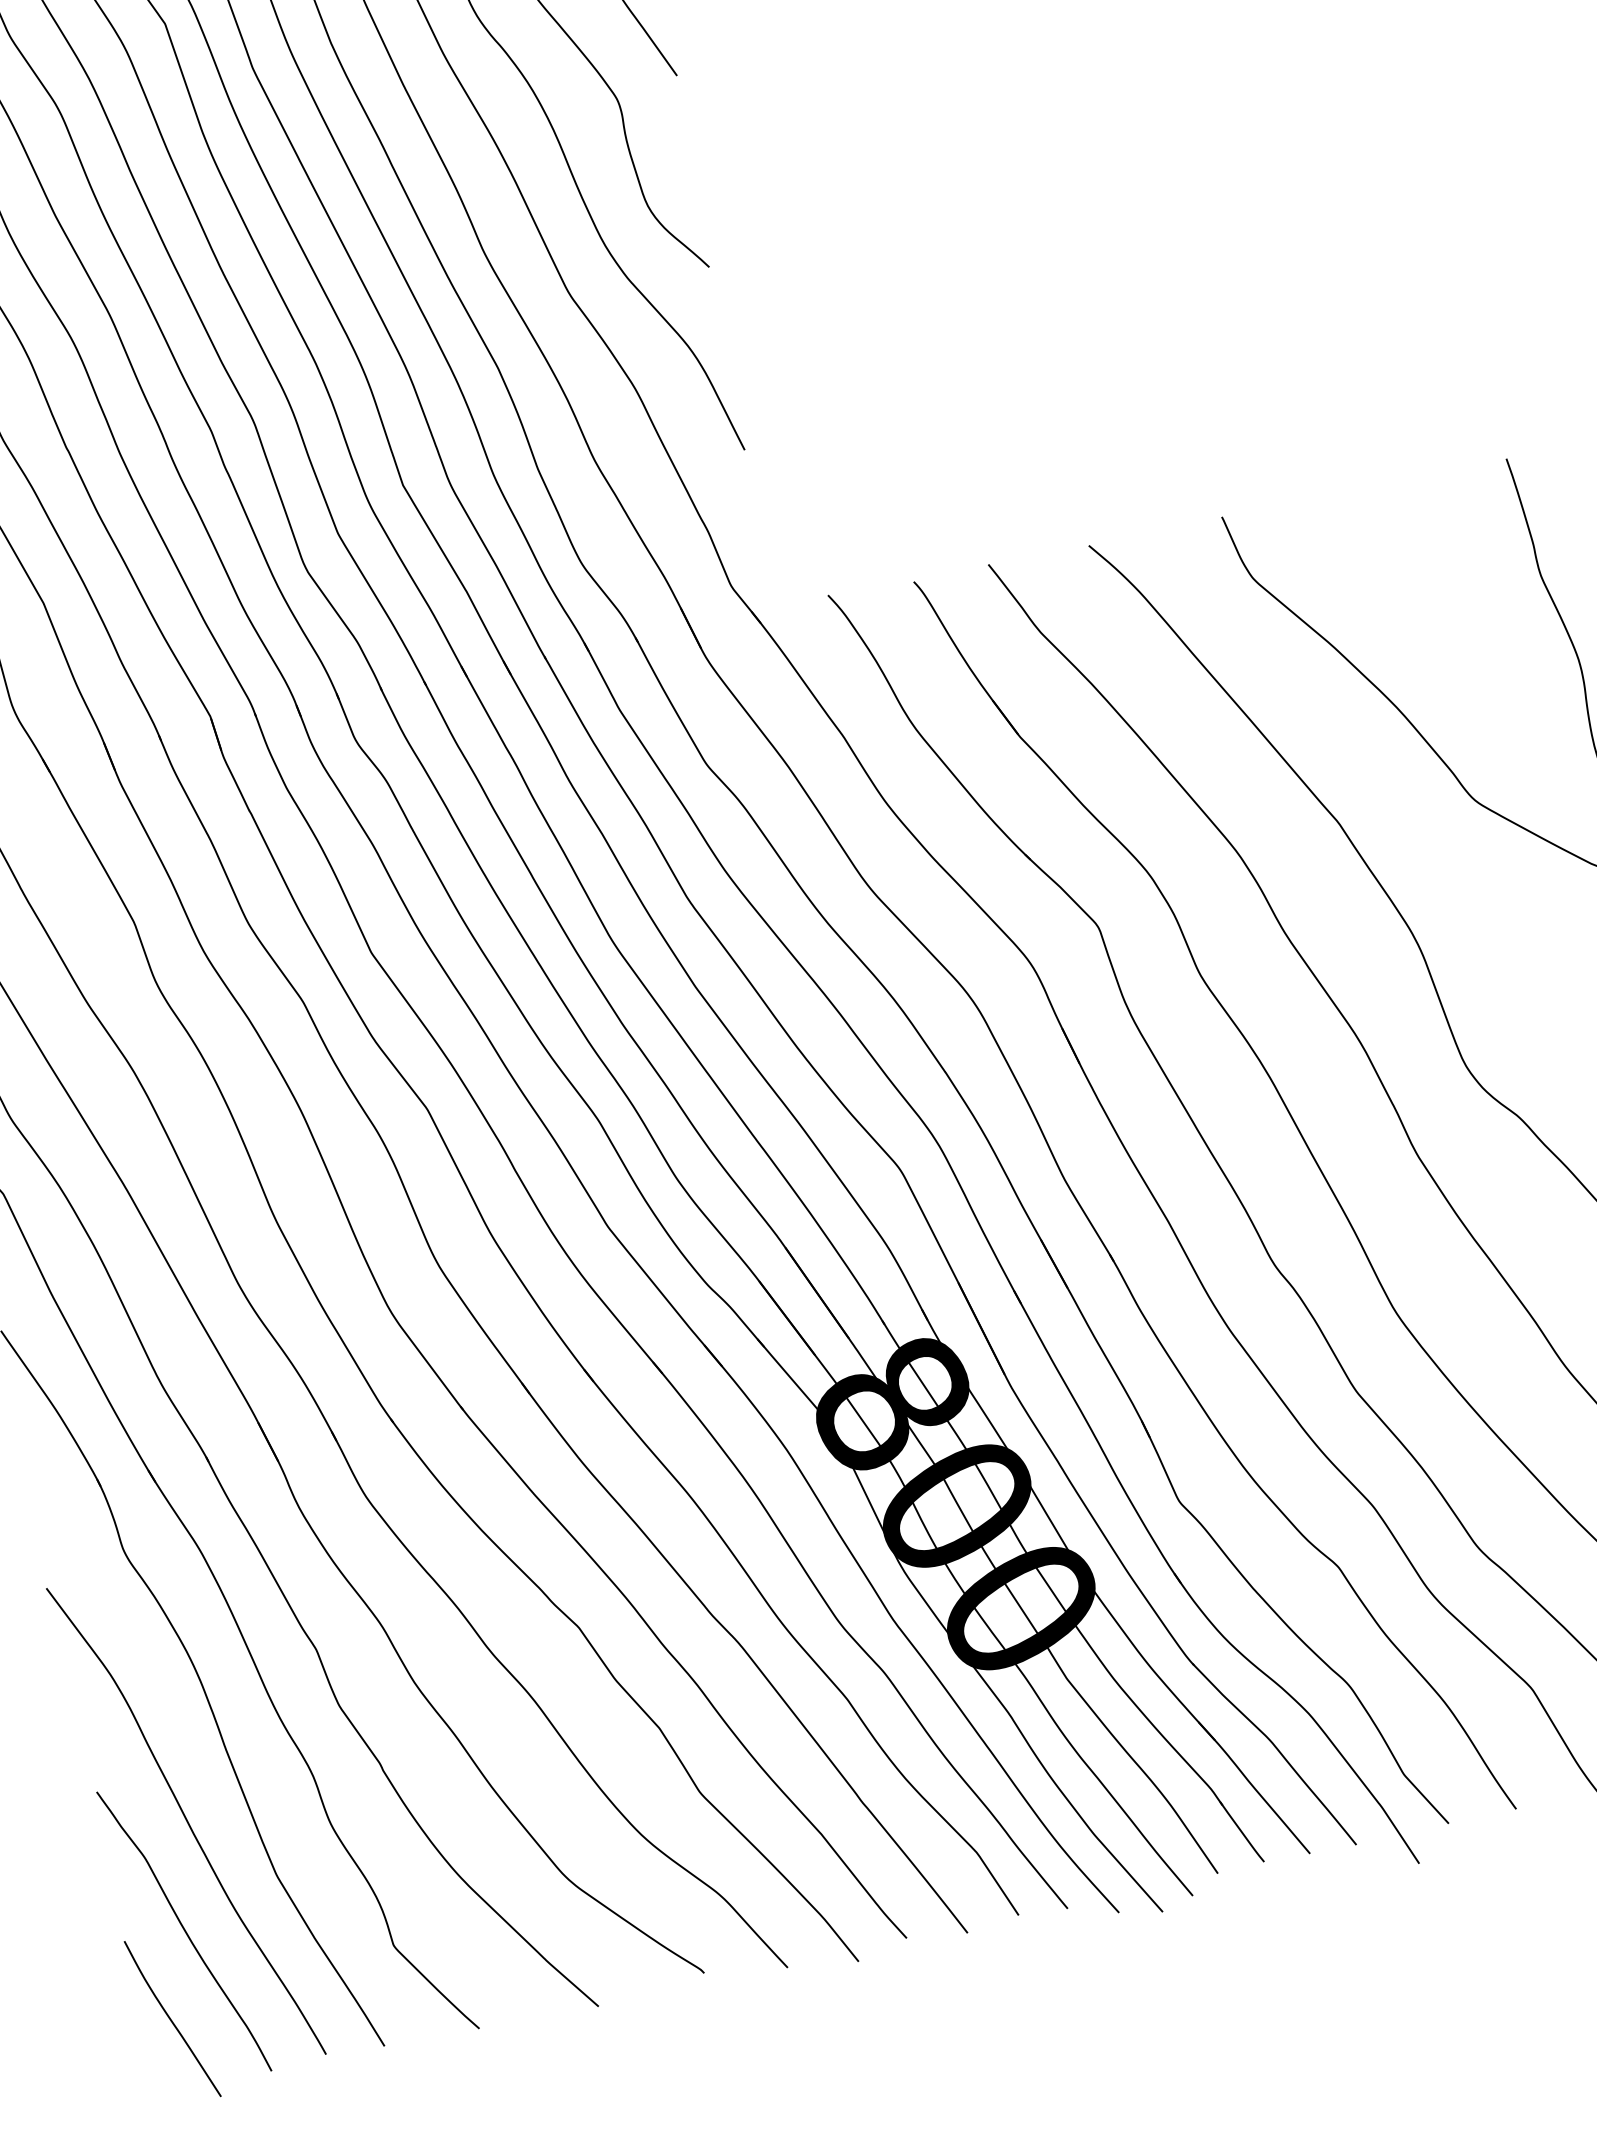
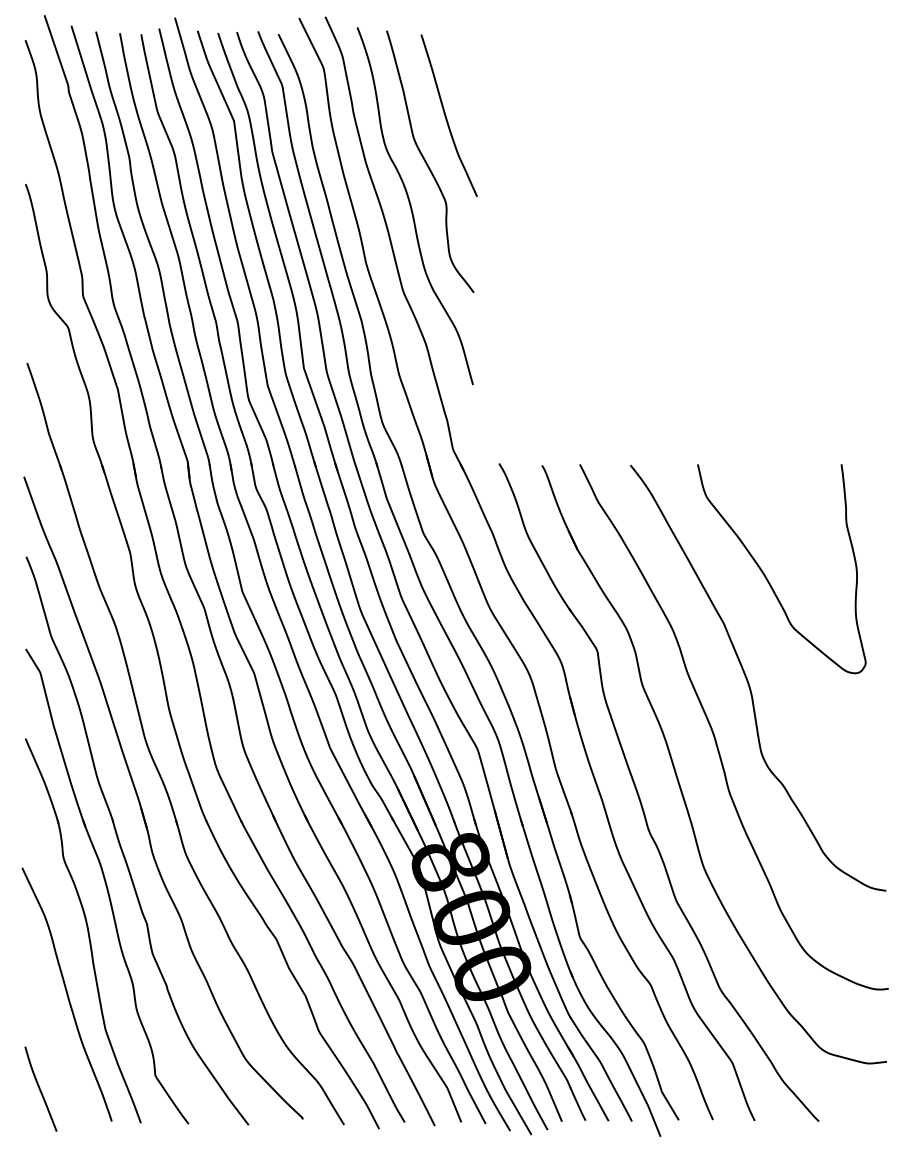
curve: (182, 1931) -> (54, 1047), removed

